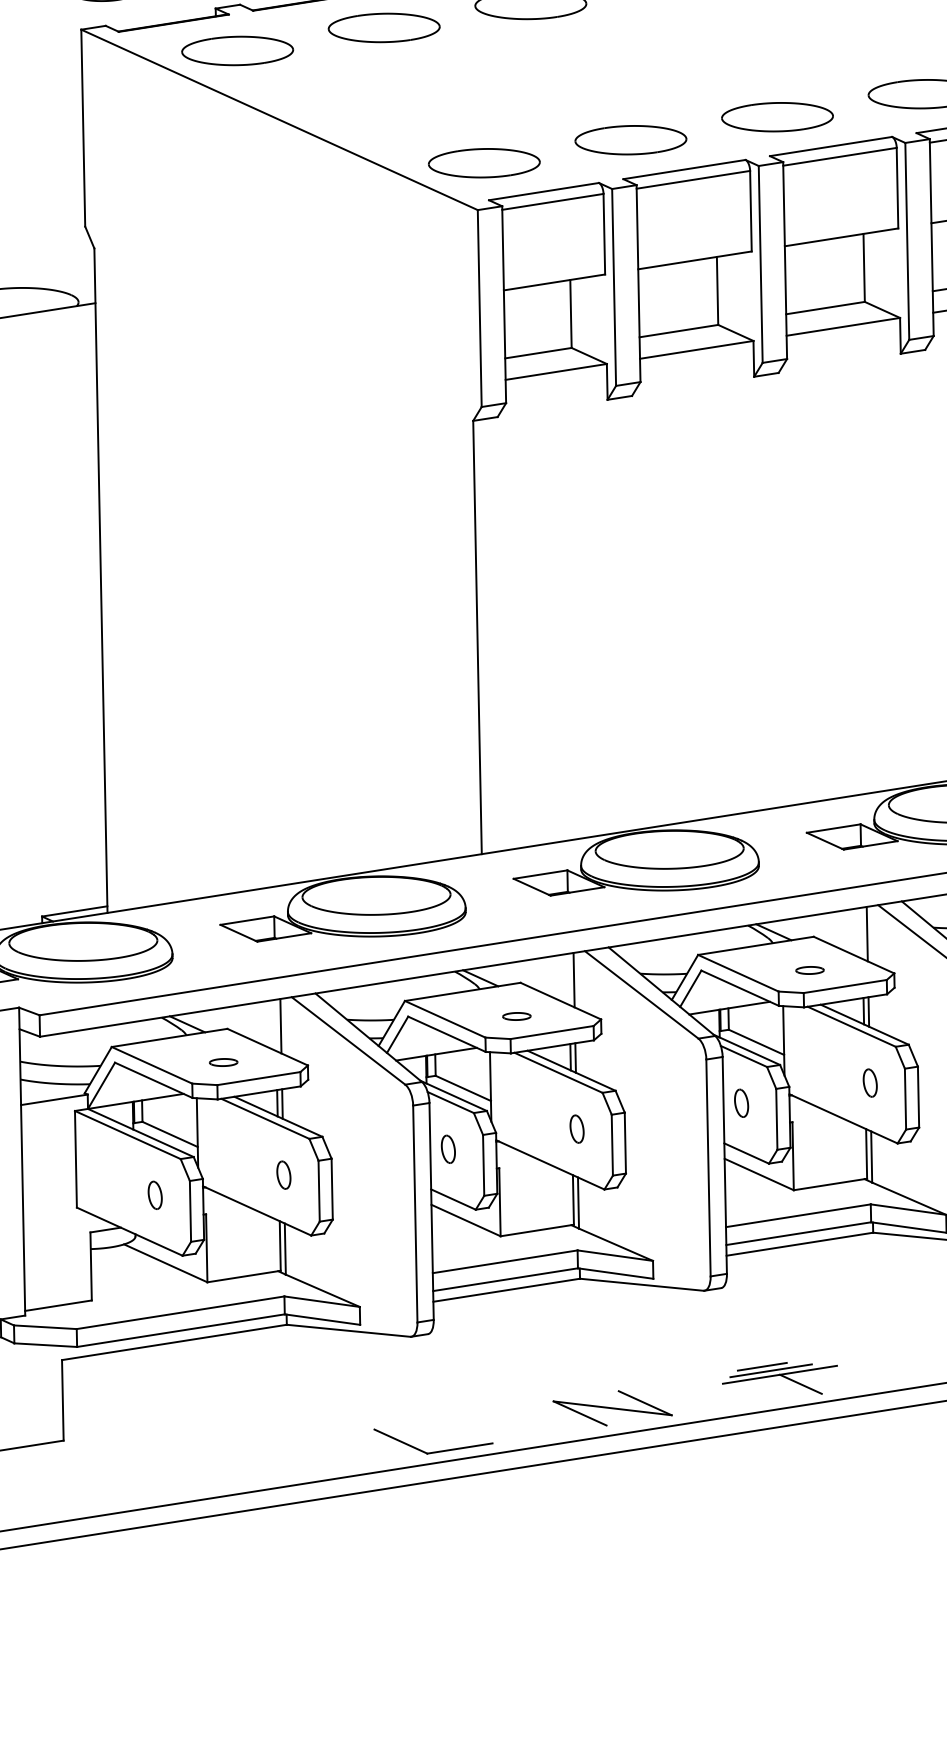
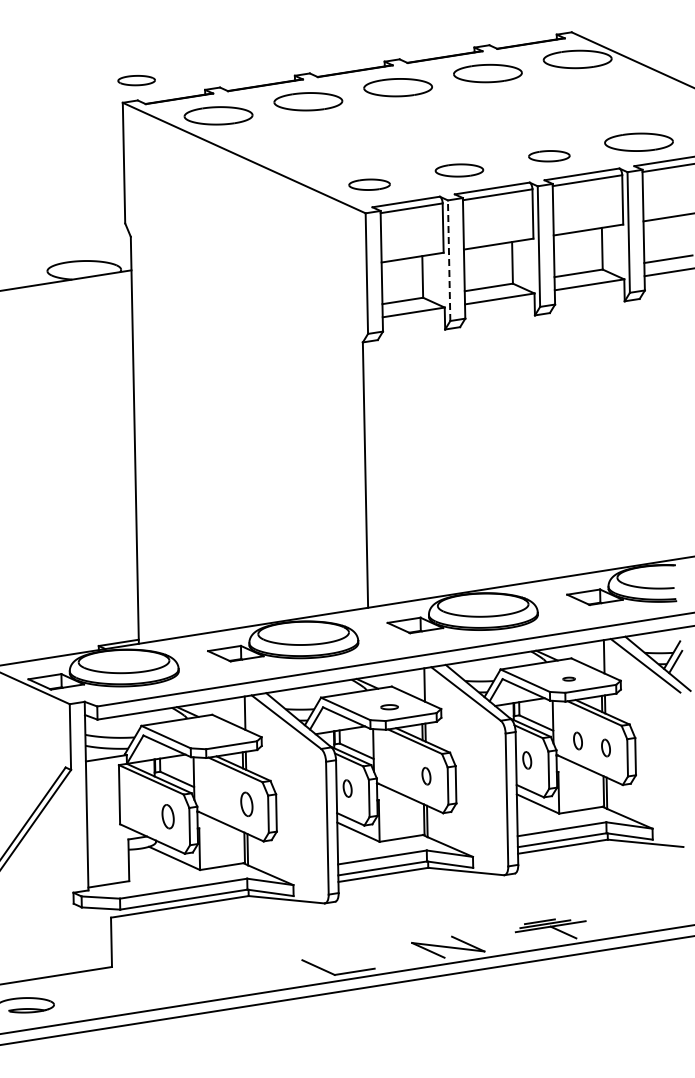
part: (777, 115) -> (549, 155), size x0.6
part: (631, 140) -> (459, 170), size x0.7
part: (484, 163) -> (369, 184), size x0.6
line: (614, 287) -> (449, 260), solid -> dashed
part: (808, 971) -> (568, 679), size x0.7
part: (222, 1062) -> (209, 735), removed
part: (823, 1070) -> (577, 740), added
part: (283, 1175) -> (246, 804), size x1.4
part: (154, 1194) -> (167, 816), size x1.4

